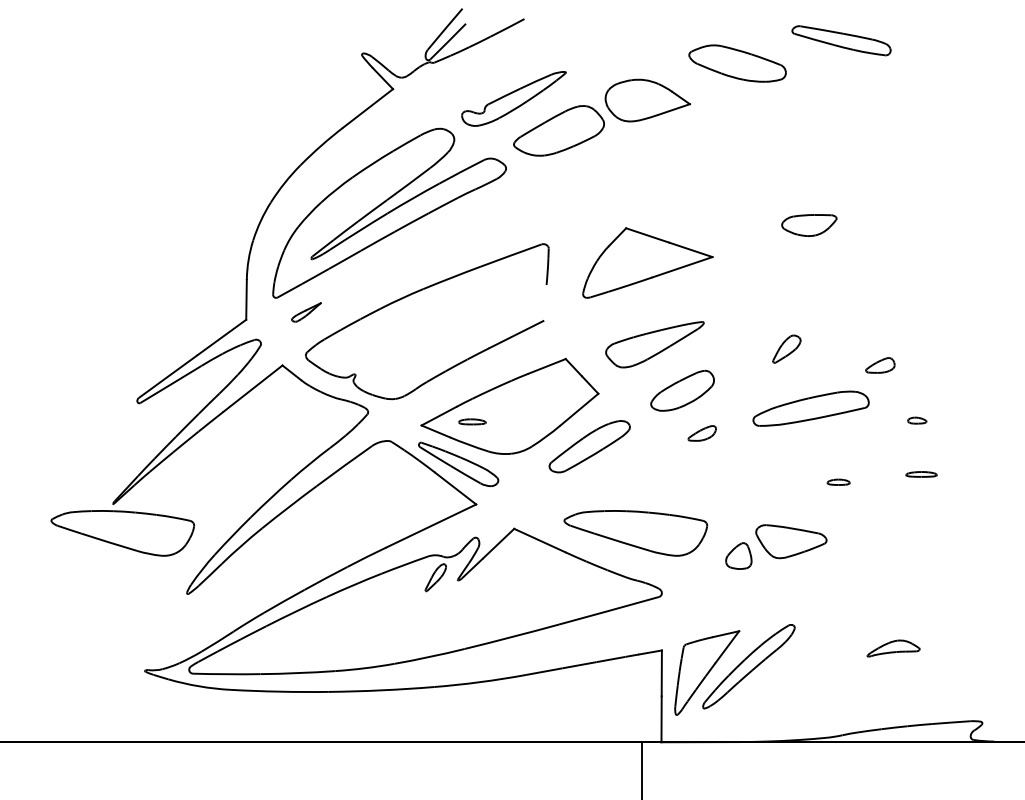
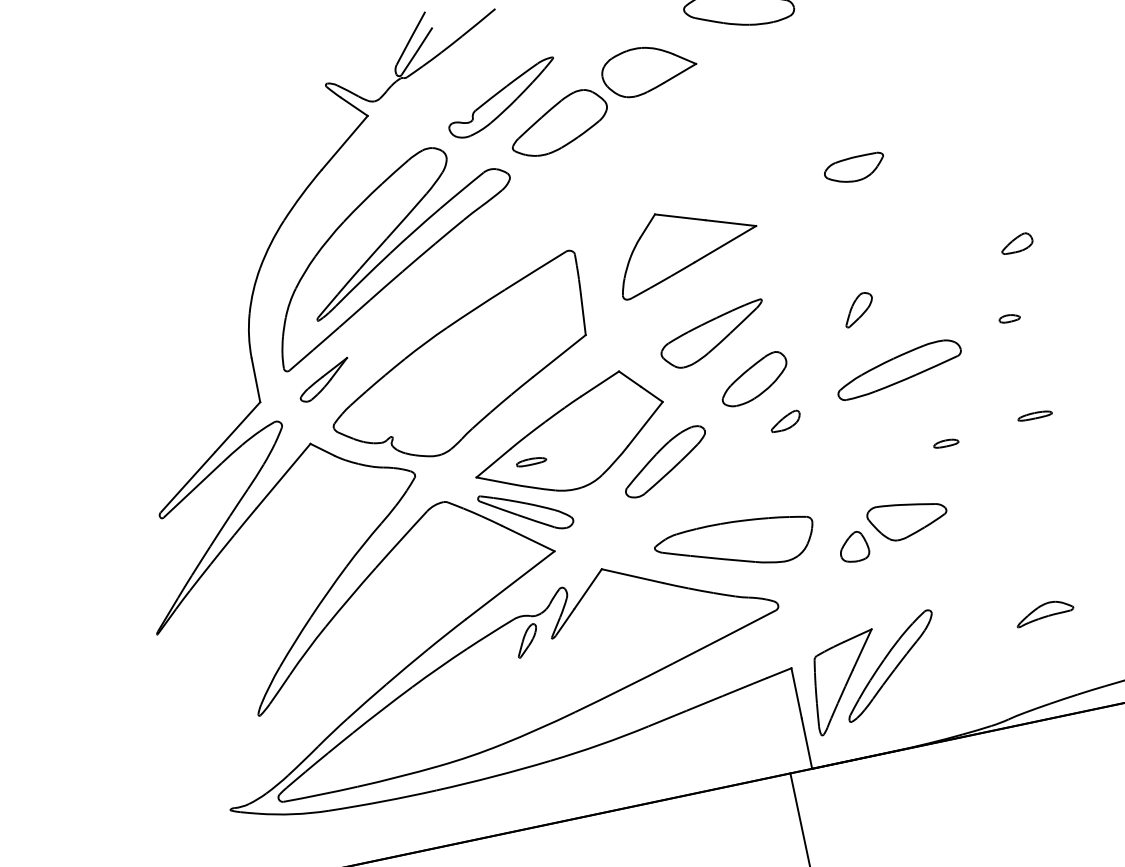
line: (544, 302) -> (582, 314), added
part: (306, 312) -> (324, 380), size x1.67
part: (880, 365) -> (1016, 243), moved
part: (917, 420) -> (1009, 318), moved
part: (122, 533) -> (174, 664), removed

